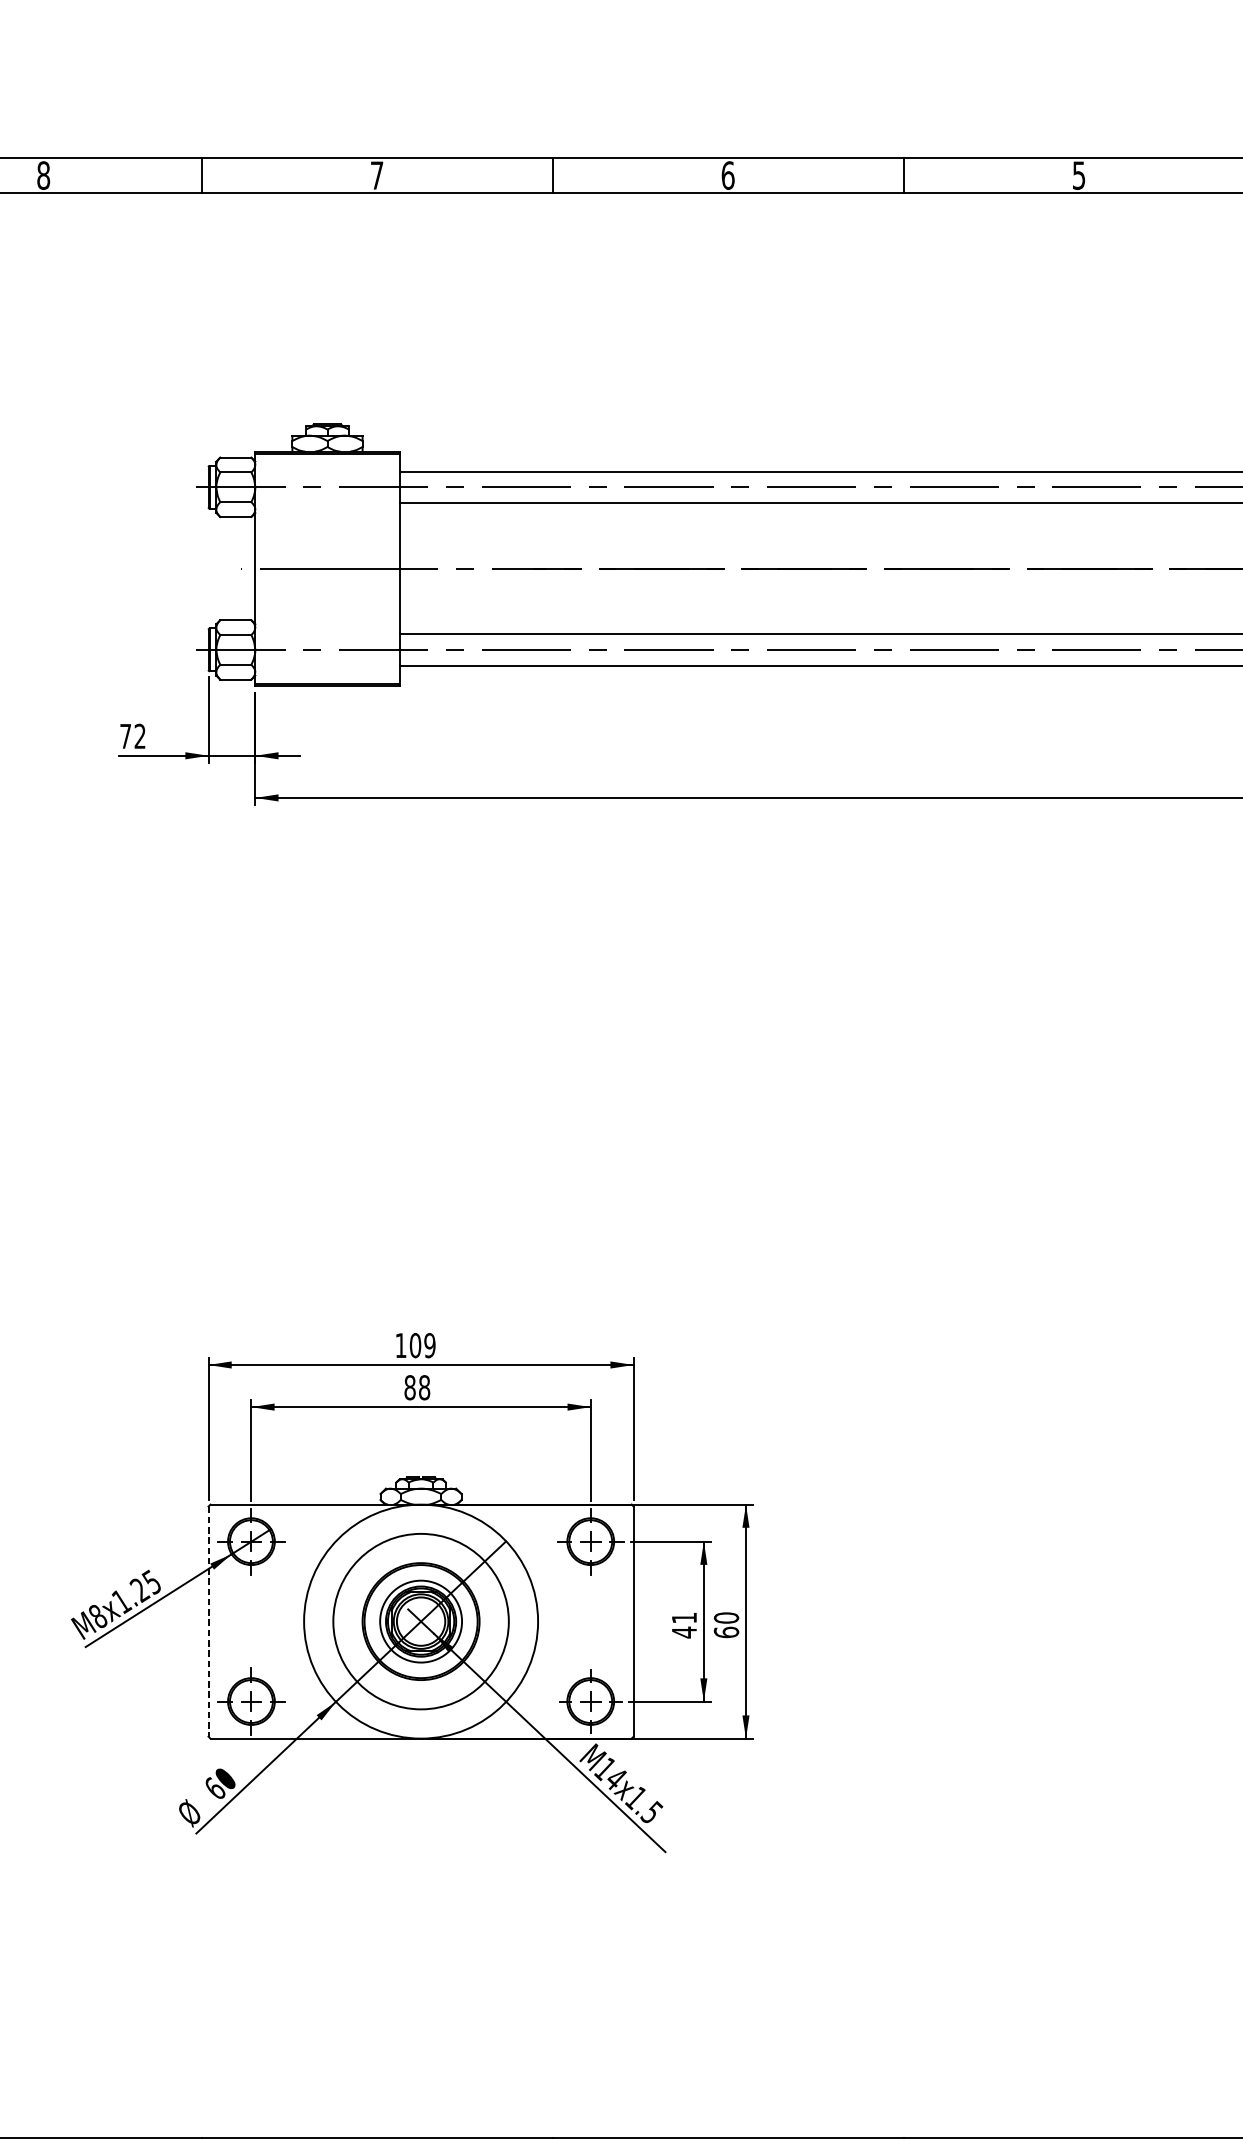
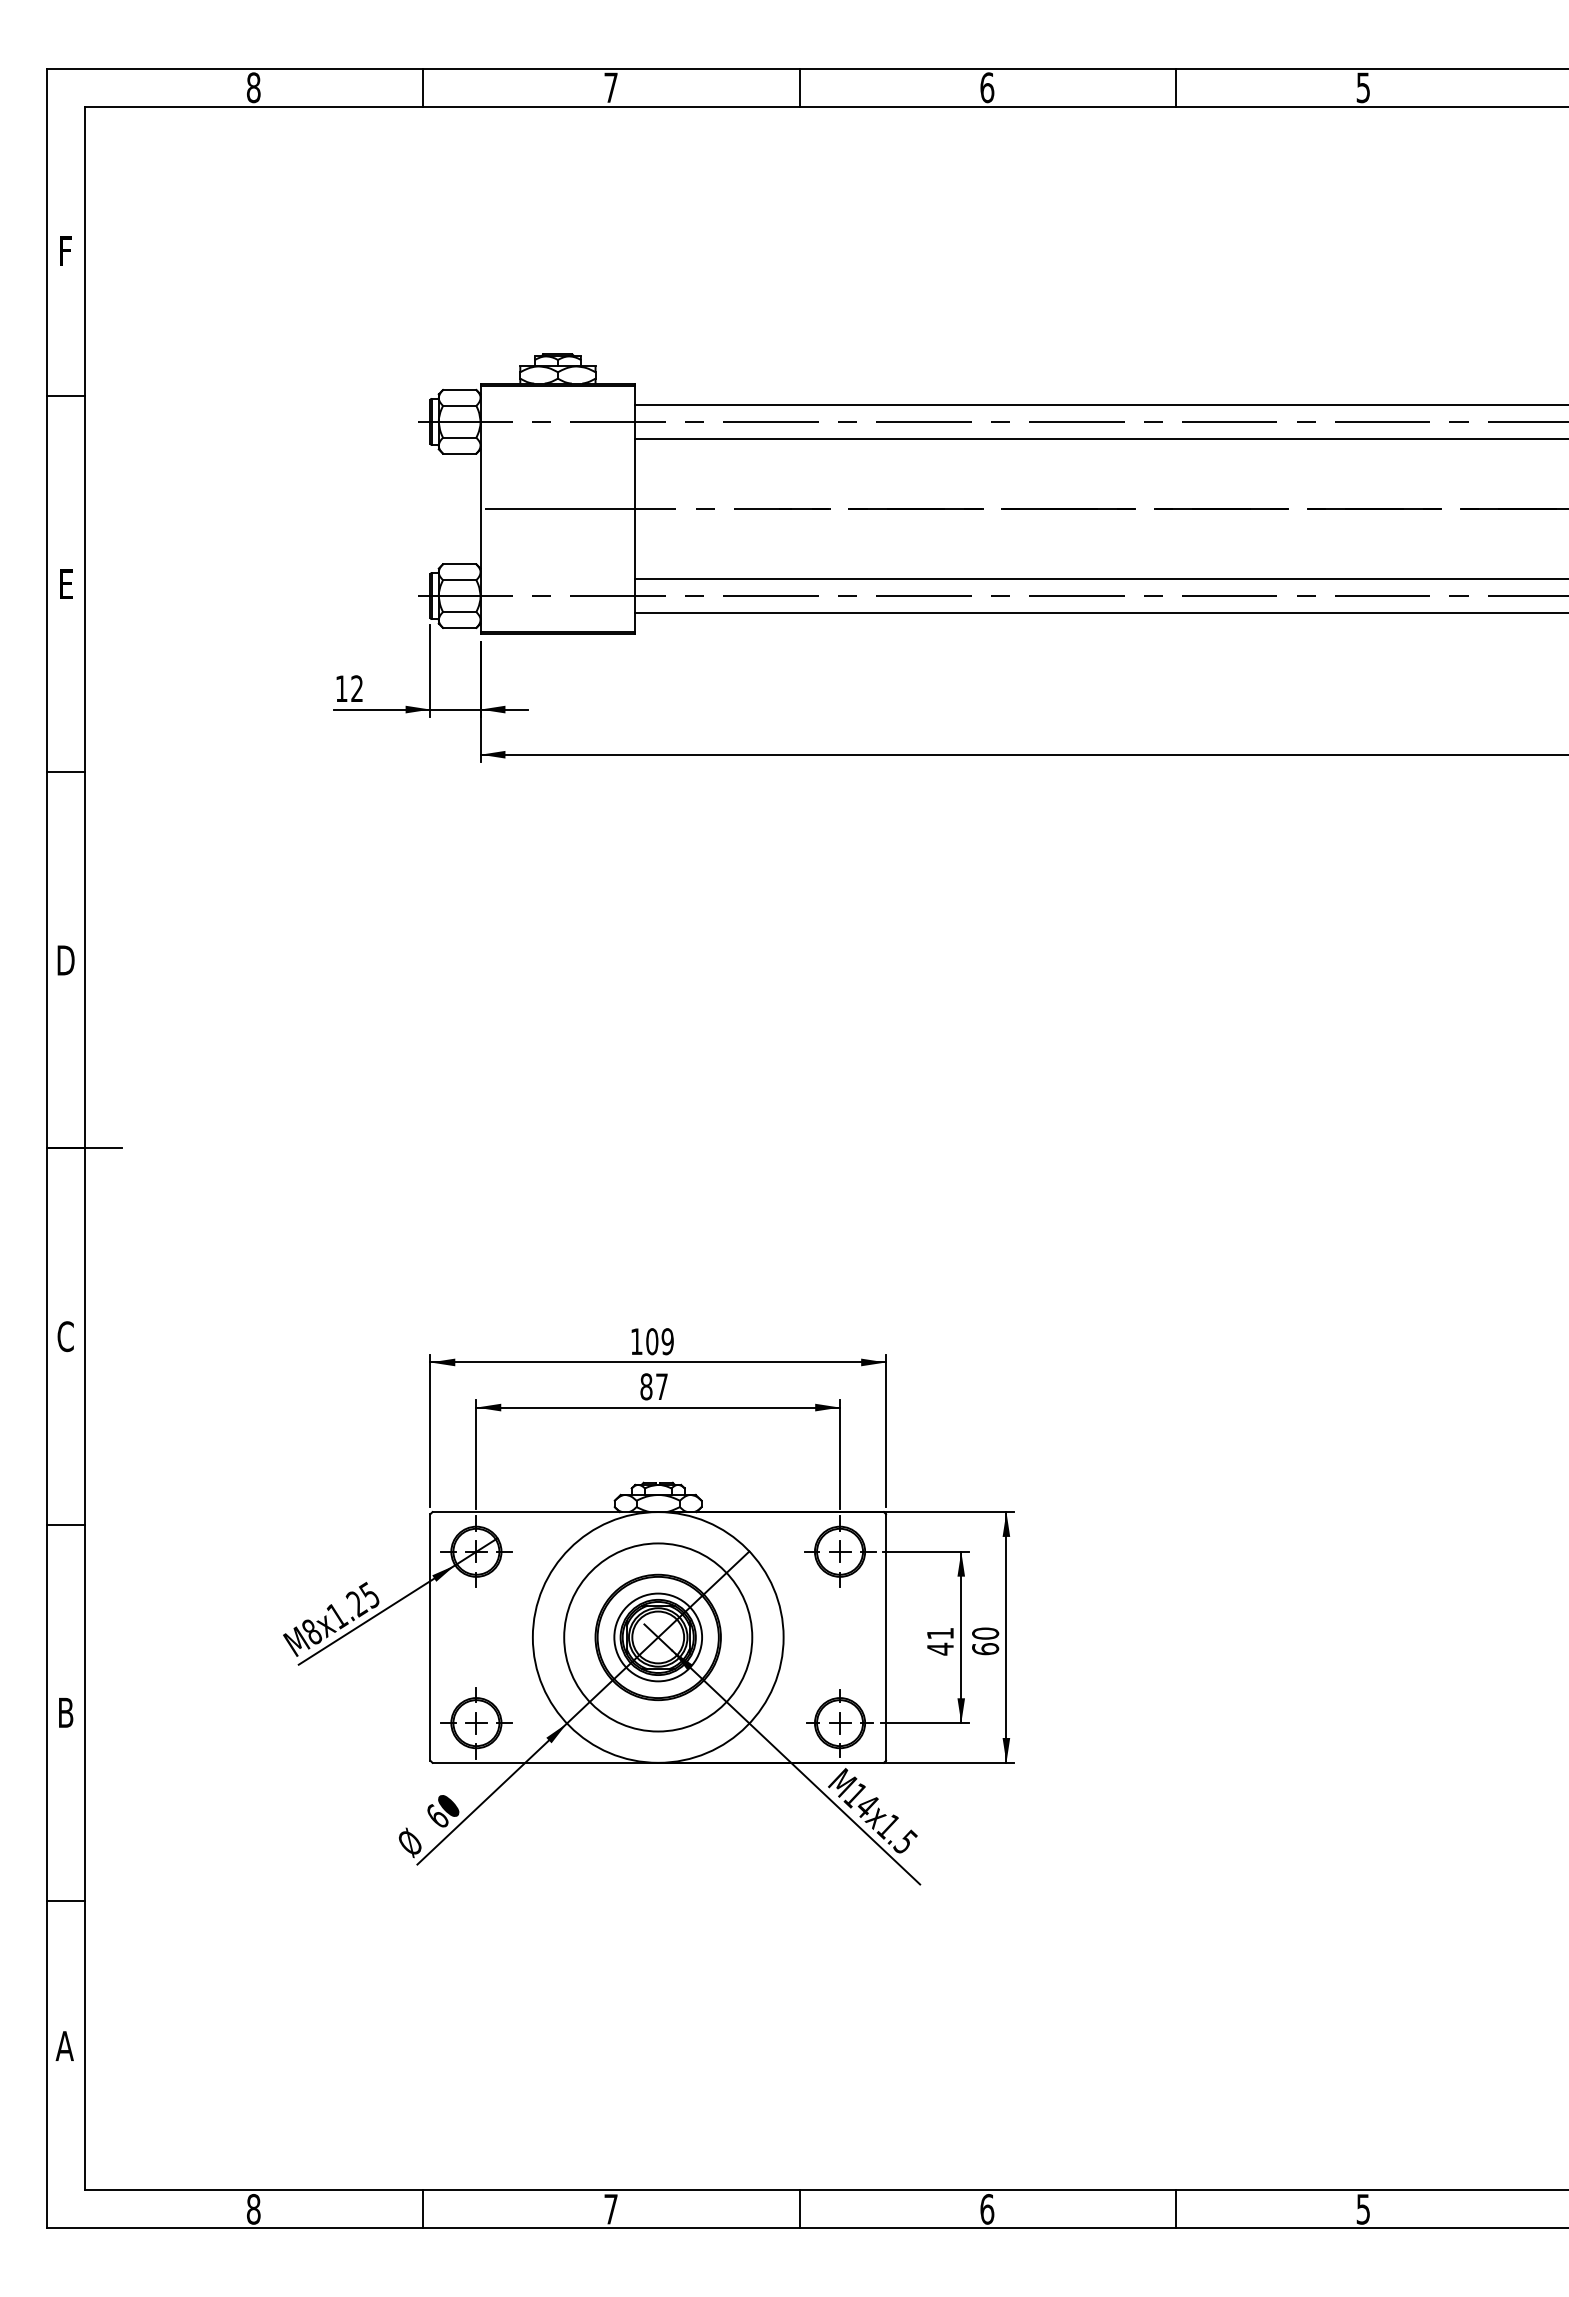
text: (125, 736) -> (341, 688), 72 -> 12
text: (425, 1387) -> (662, 1386), 88 -> 87
line: (208, 1621) -> (430, 1637), dashed -> solid

